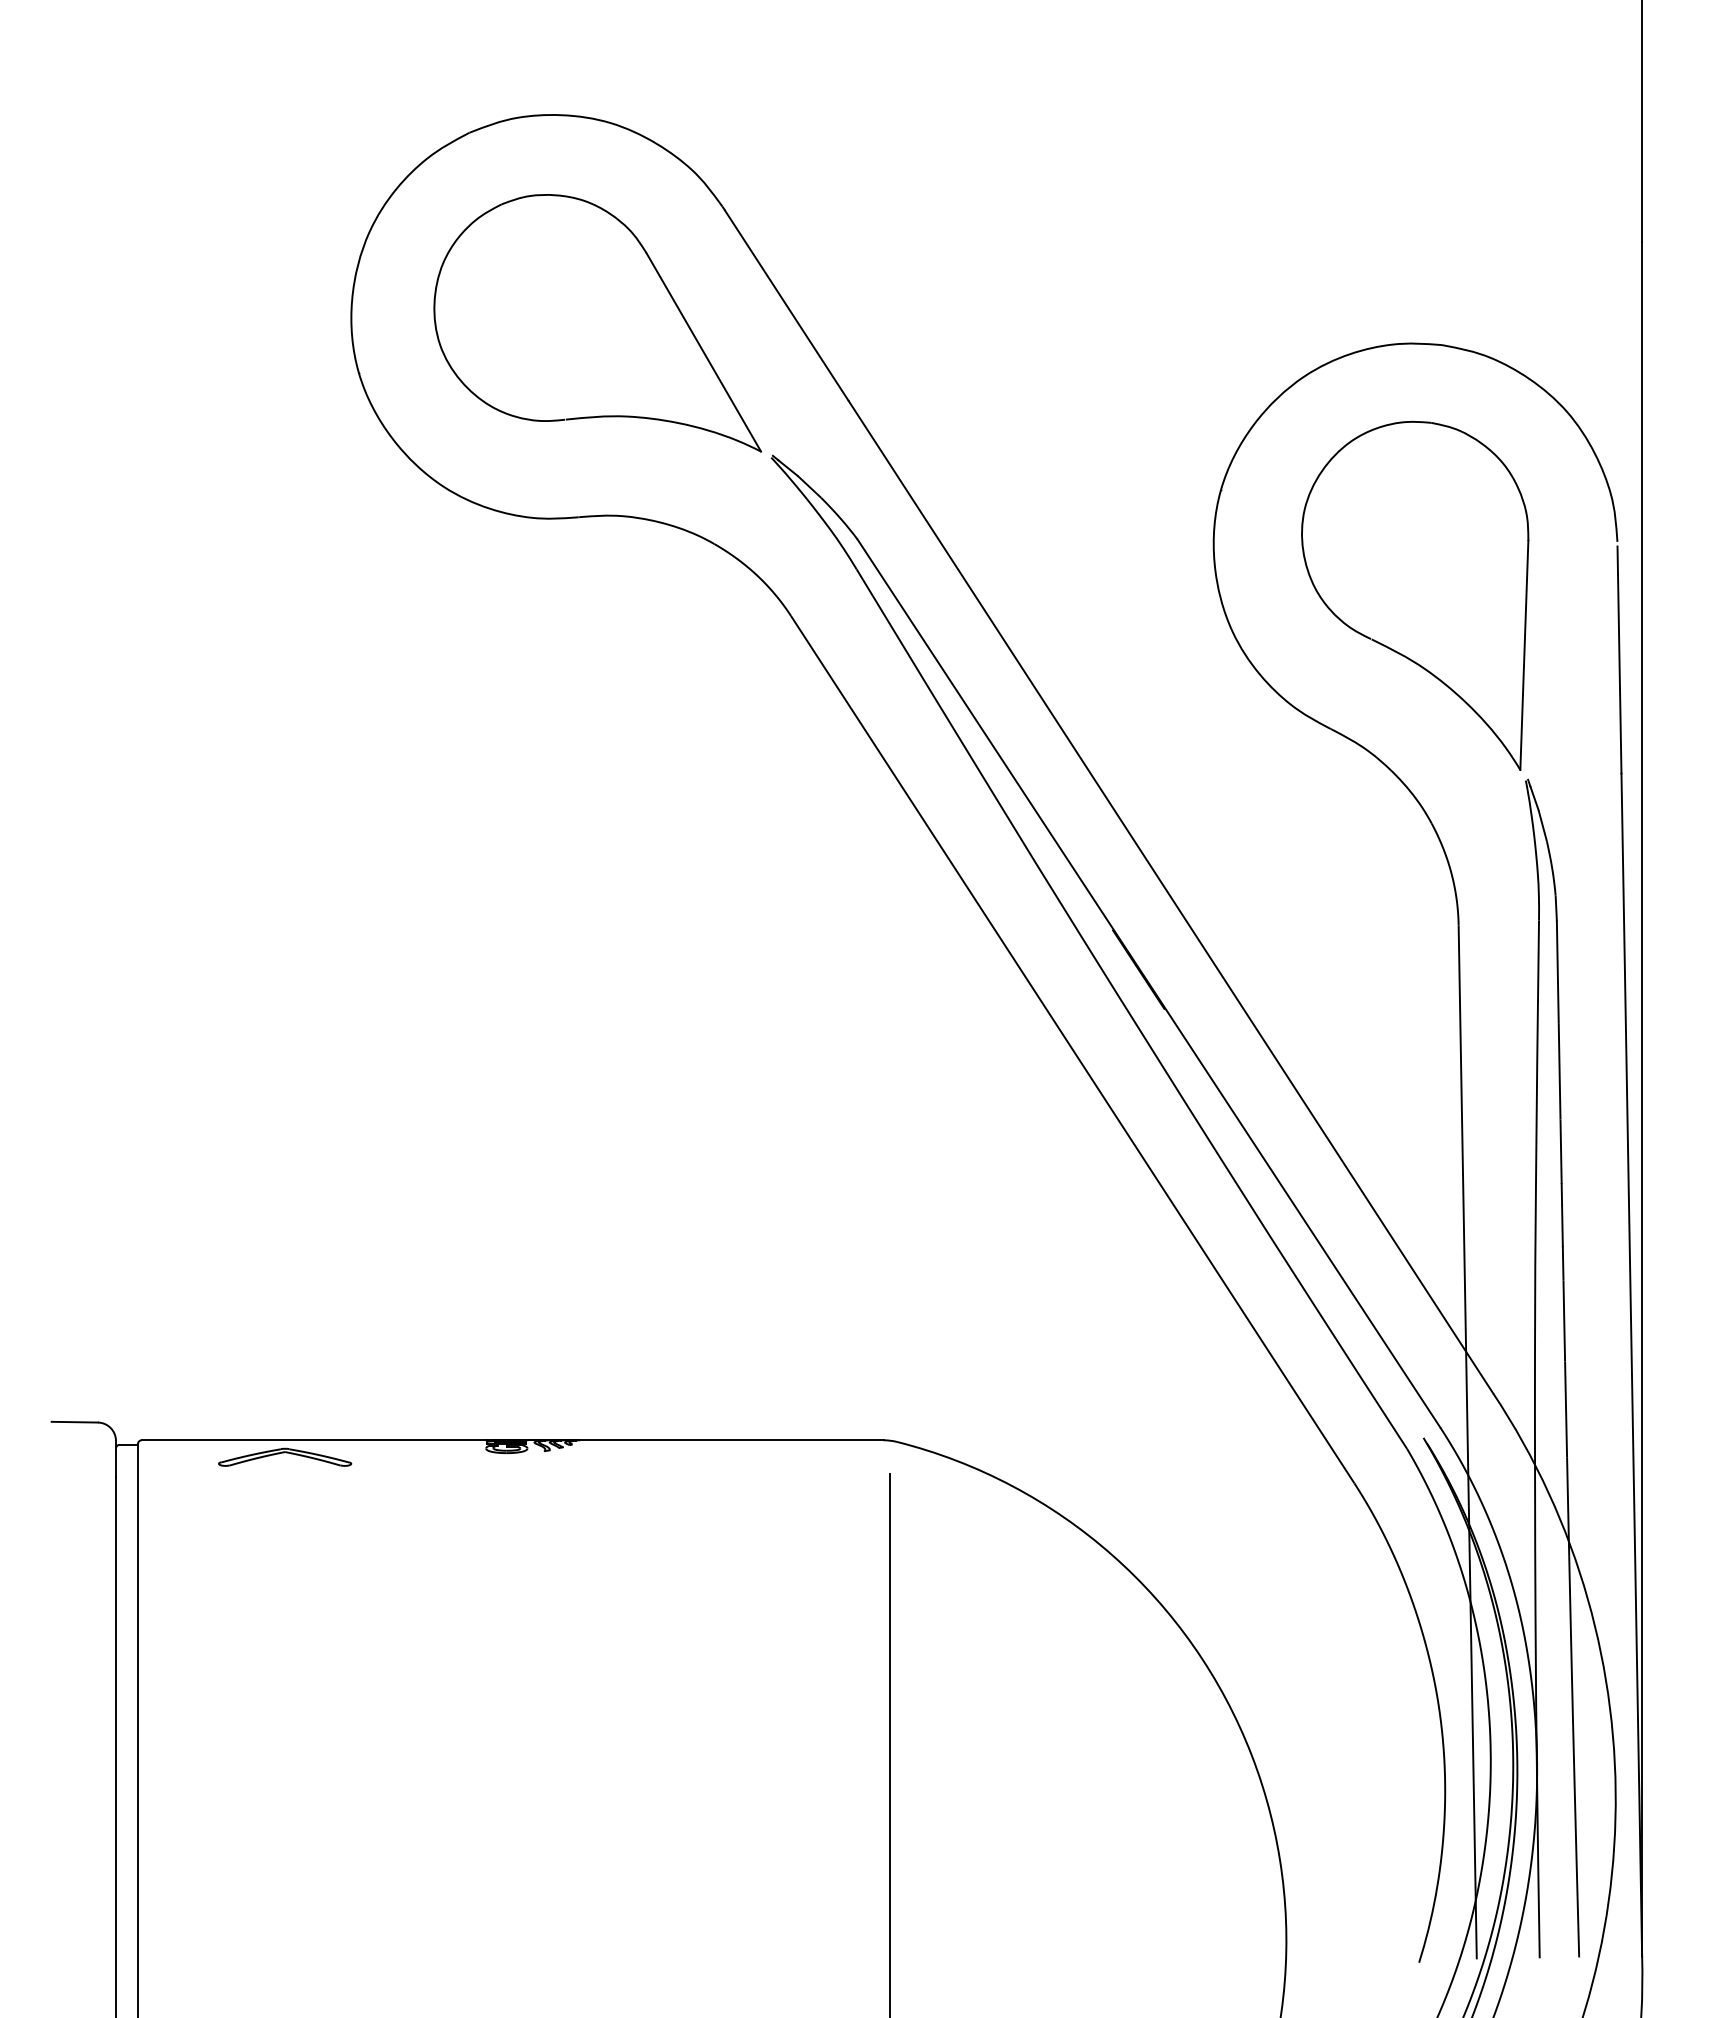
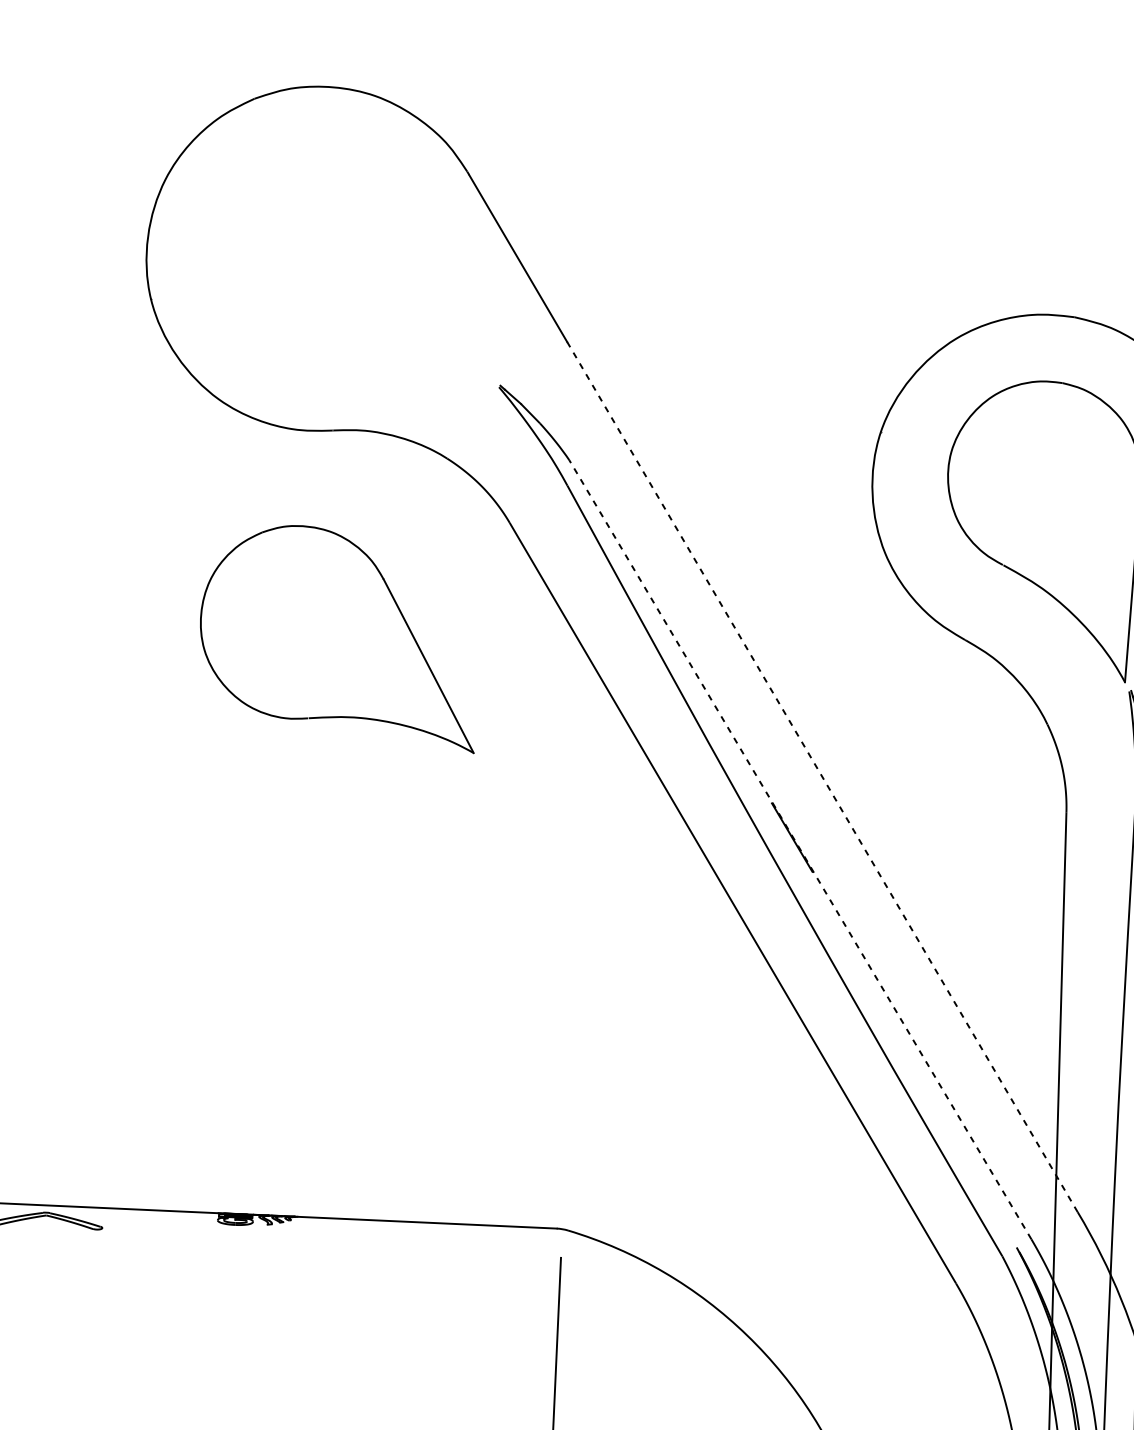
part: (597, 323) -> (339, 637), moved
line: (1170, 897) -> (822, 777), solid -> dashed
line: (1148, 983) -> (800, 849), solid -> dashed

